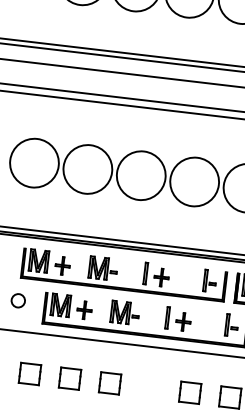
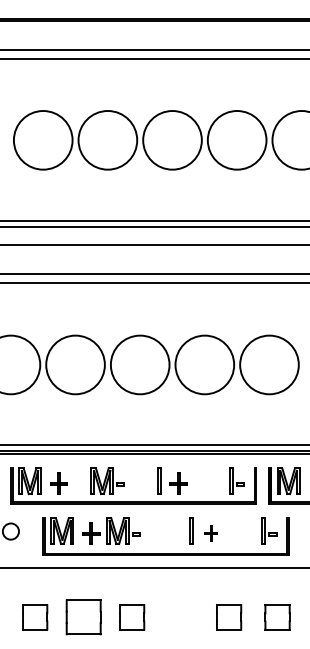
part: (125, 312) -> (123, 530), moved
part: (183, 321) -> (211, 533), size x0.7
part: (69, 378) -> (83, 617), size x1.4

